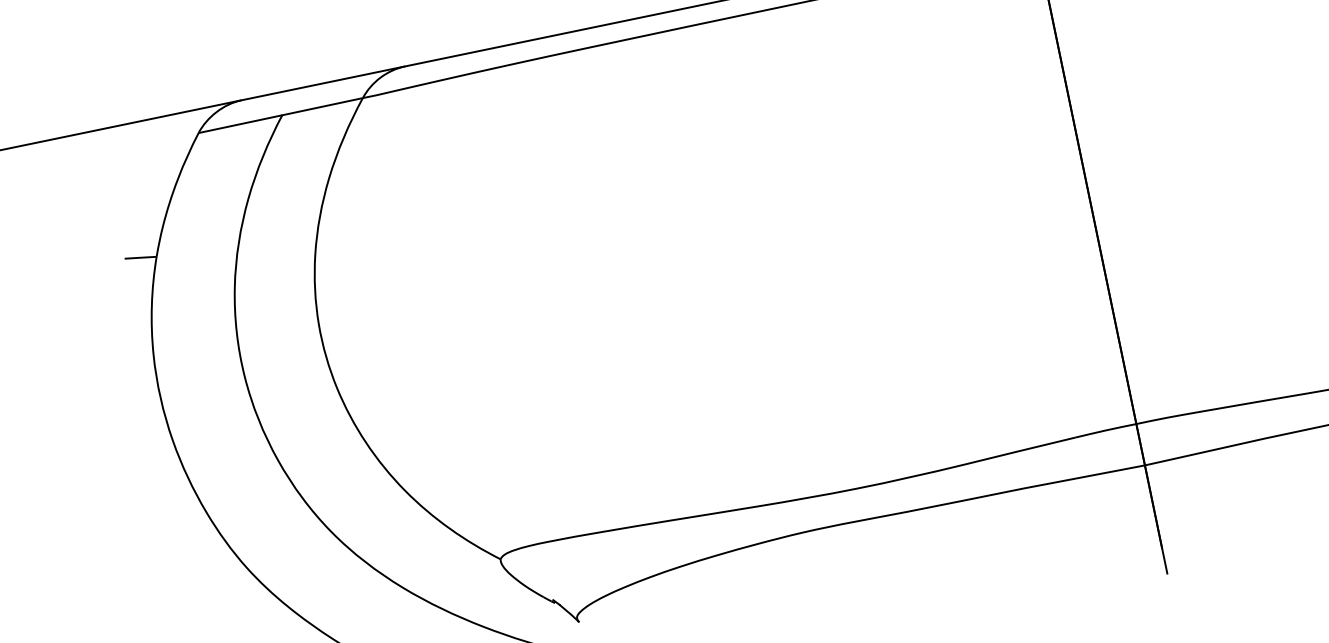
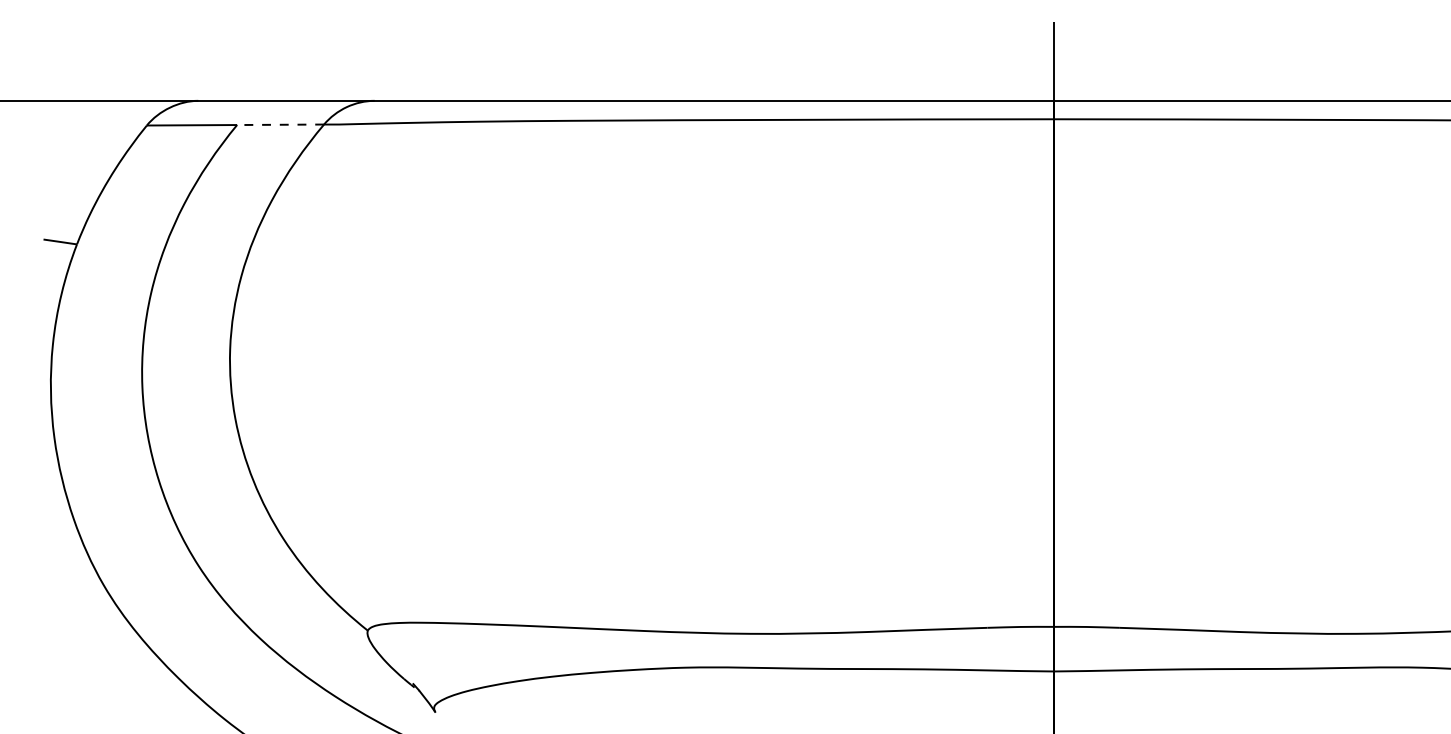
line: (322, 106) -> (280, 124), solid -> dashed

